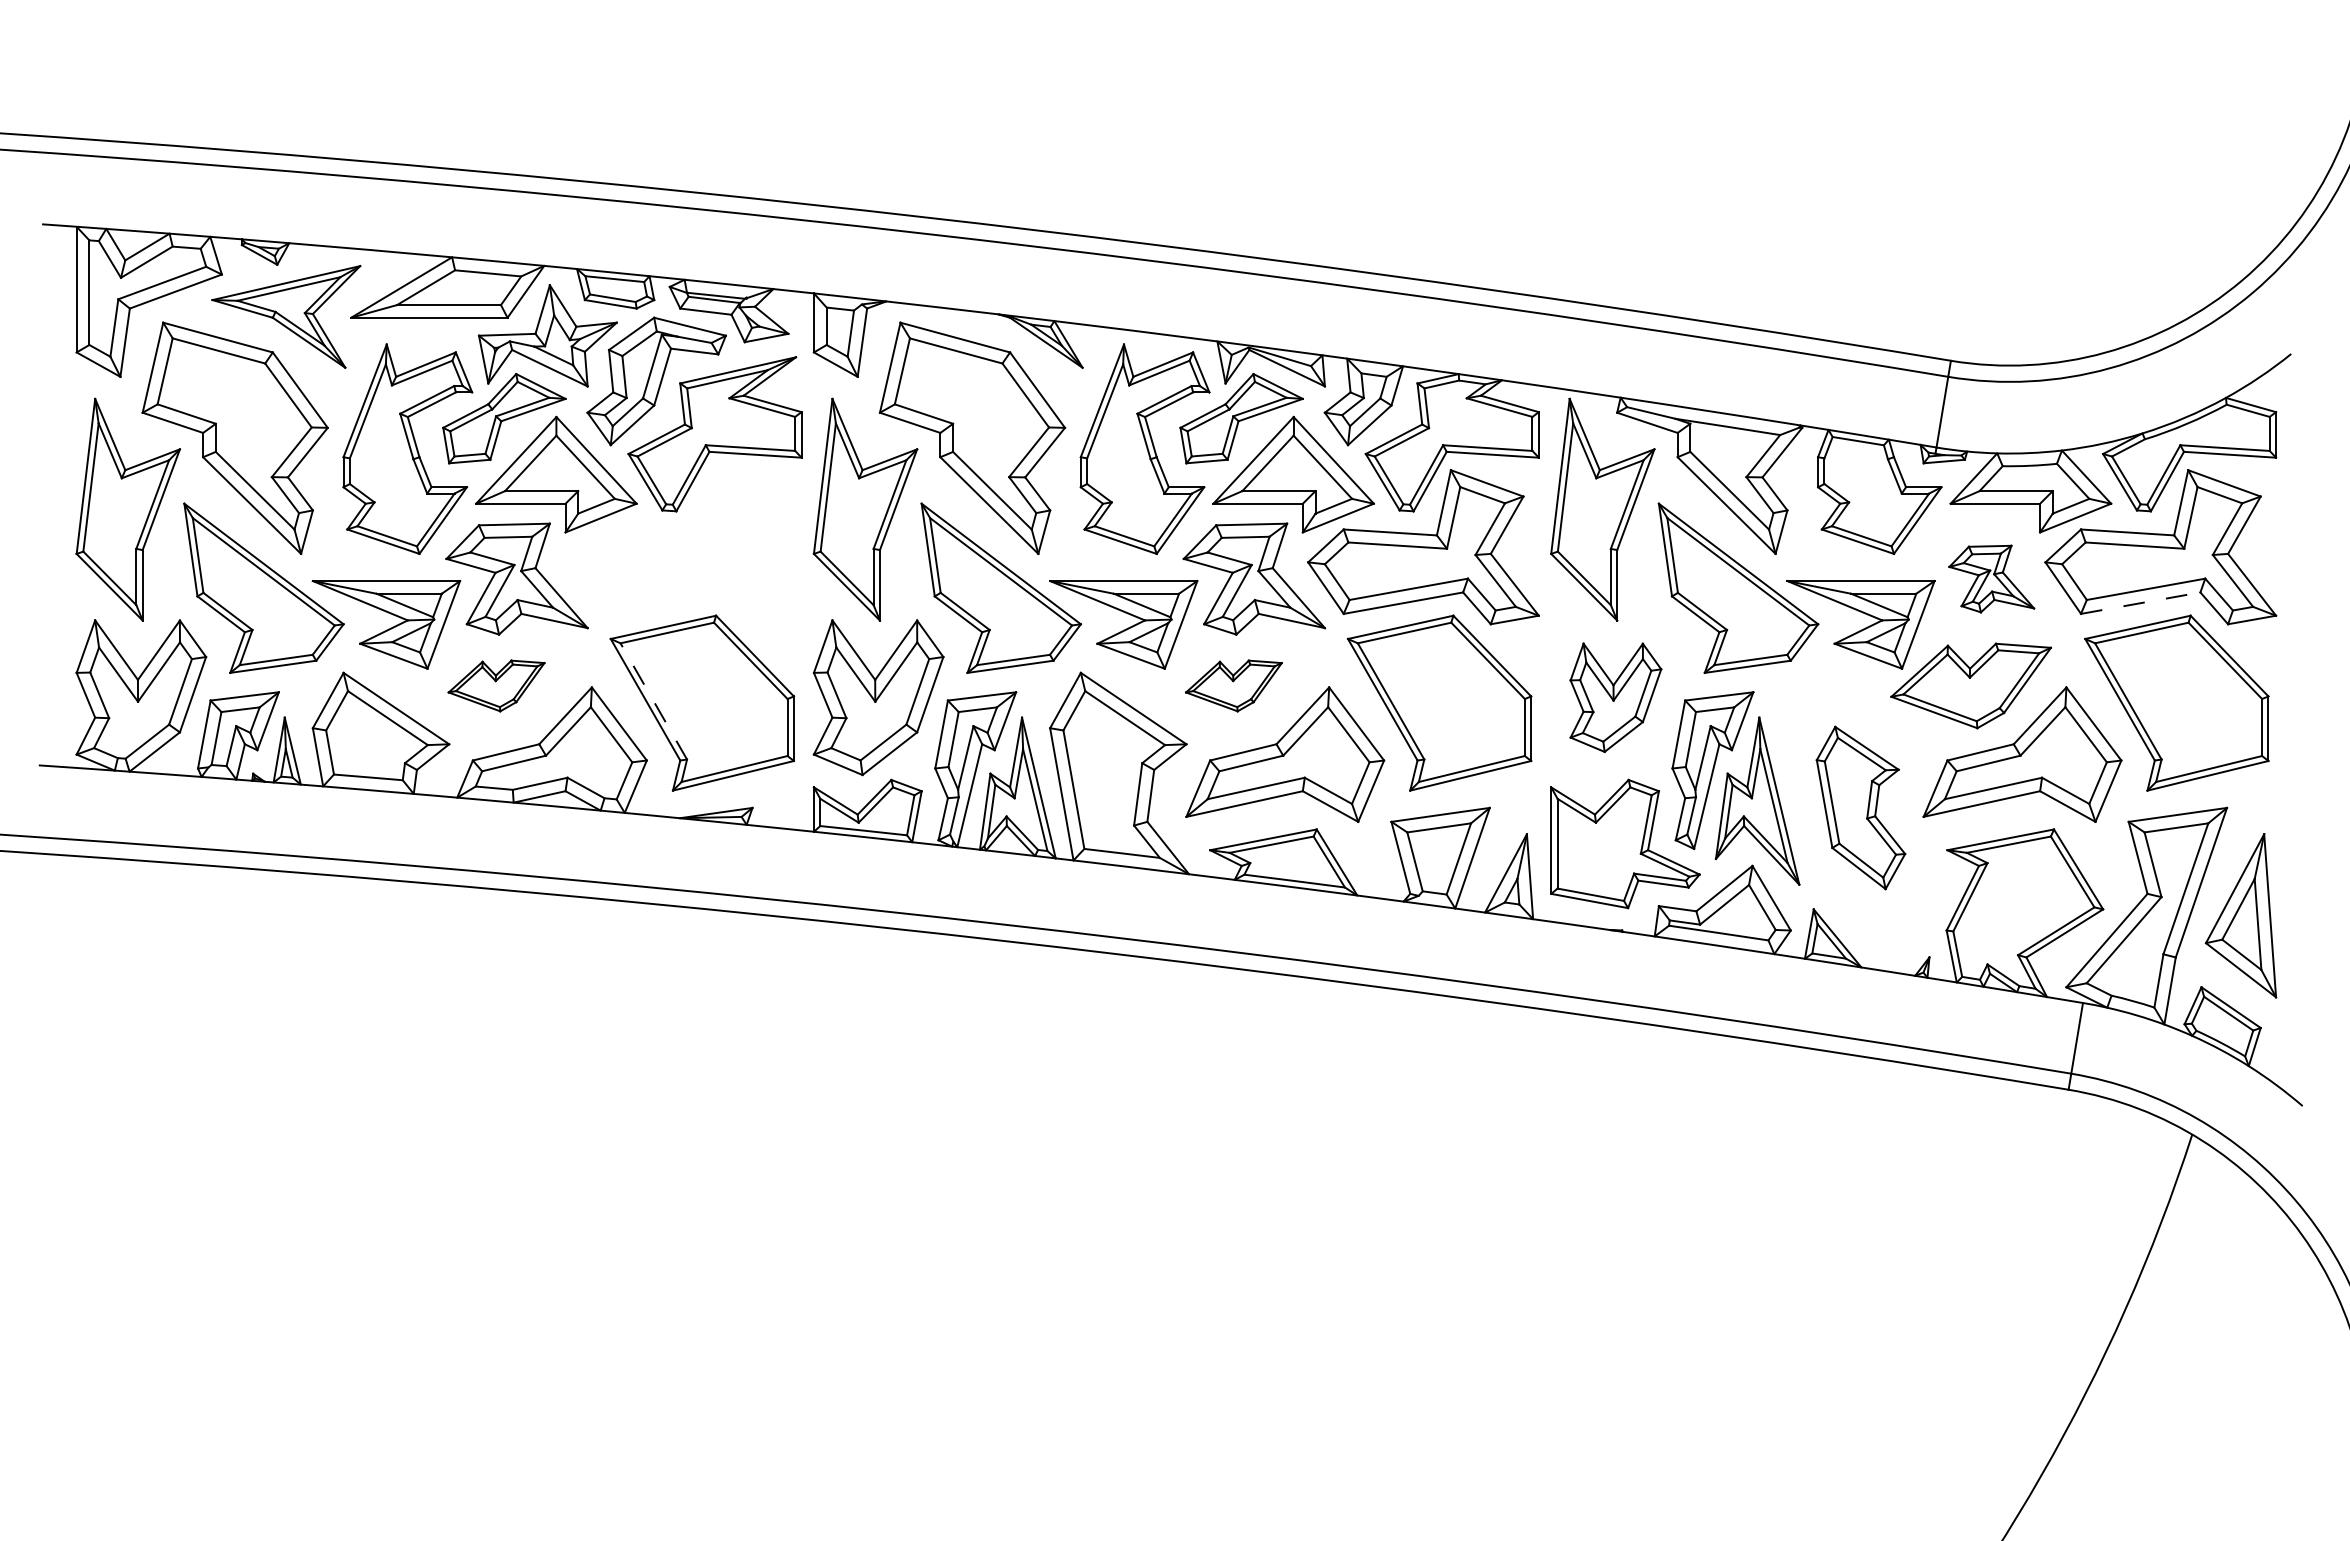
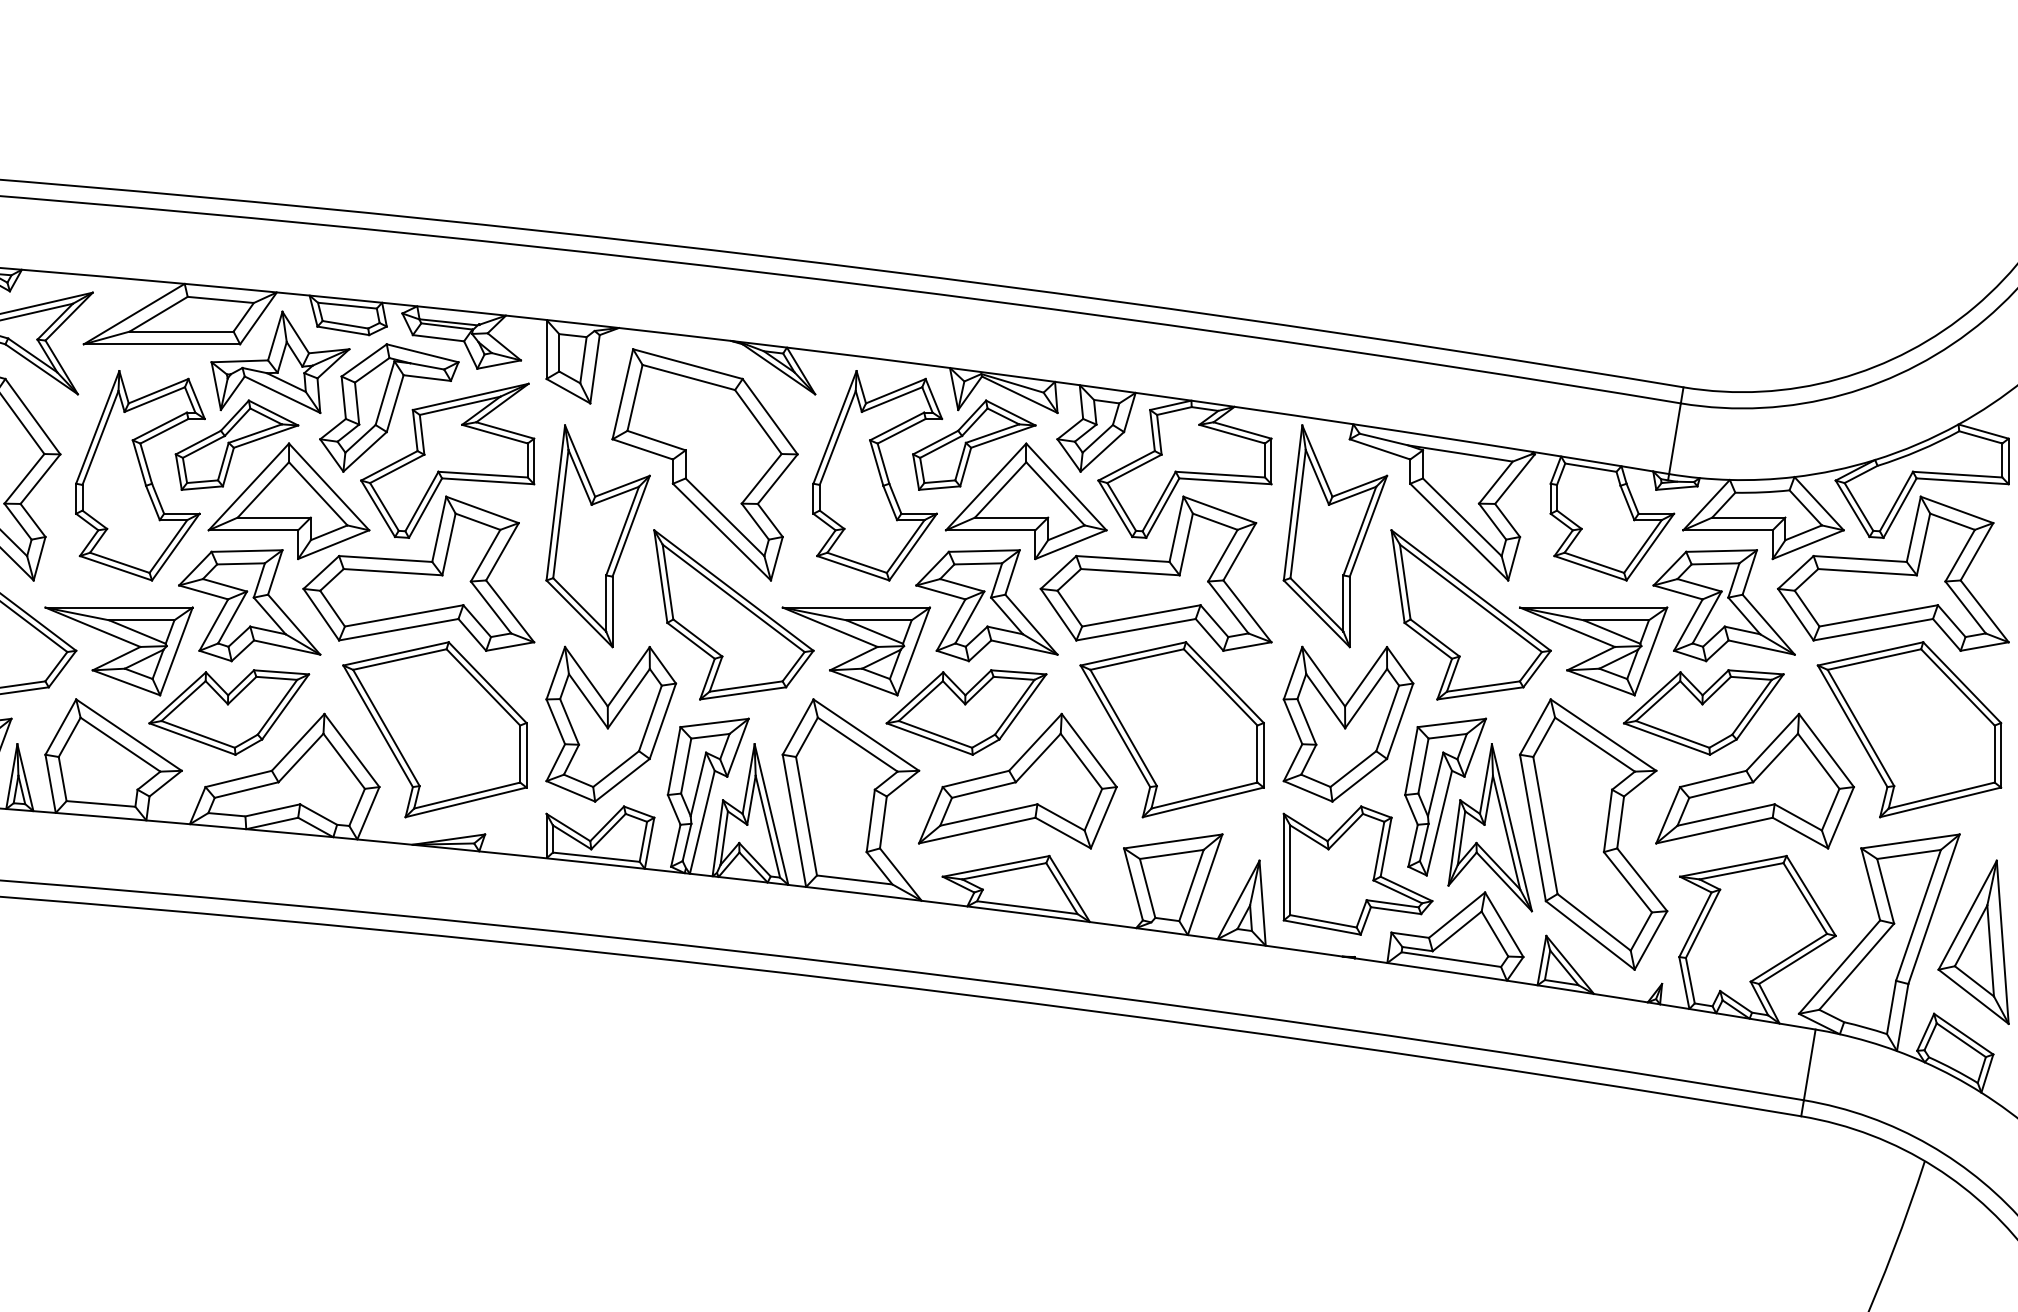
part: (685, 547) -> (418, 574), added
part: (1991, 578) -> (1724, 605), size x1.67
line: (2140, 603) -> (1873, 630), dashed -> solid
part: (496, 685) -> (229, 712), size x1.67
part: (1233, 685) -> (966, 712), size x1.67
part: (1615, 697) -> (1348, 724), size x1.43
line: (653, 701) -> (386, 728), dashed -> solid
part: (1860, 807) -> (1593, 834), size x1.67

